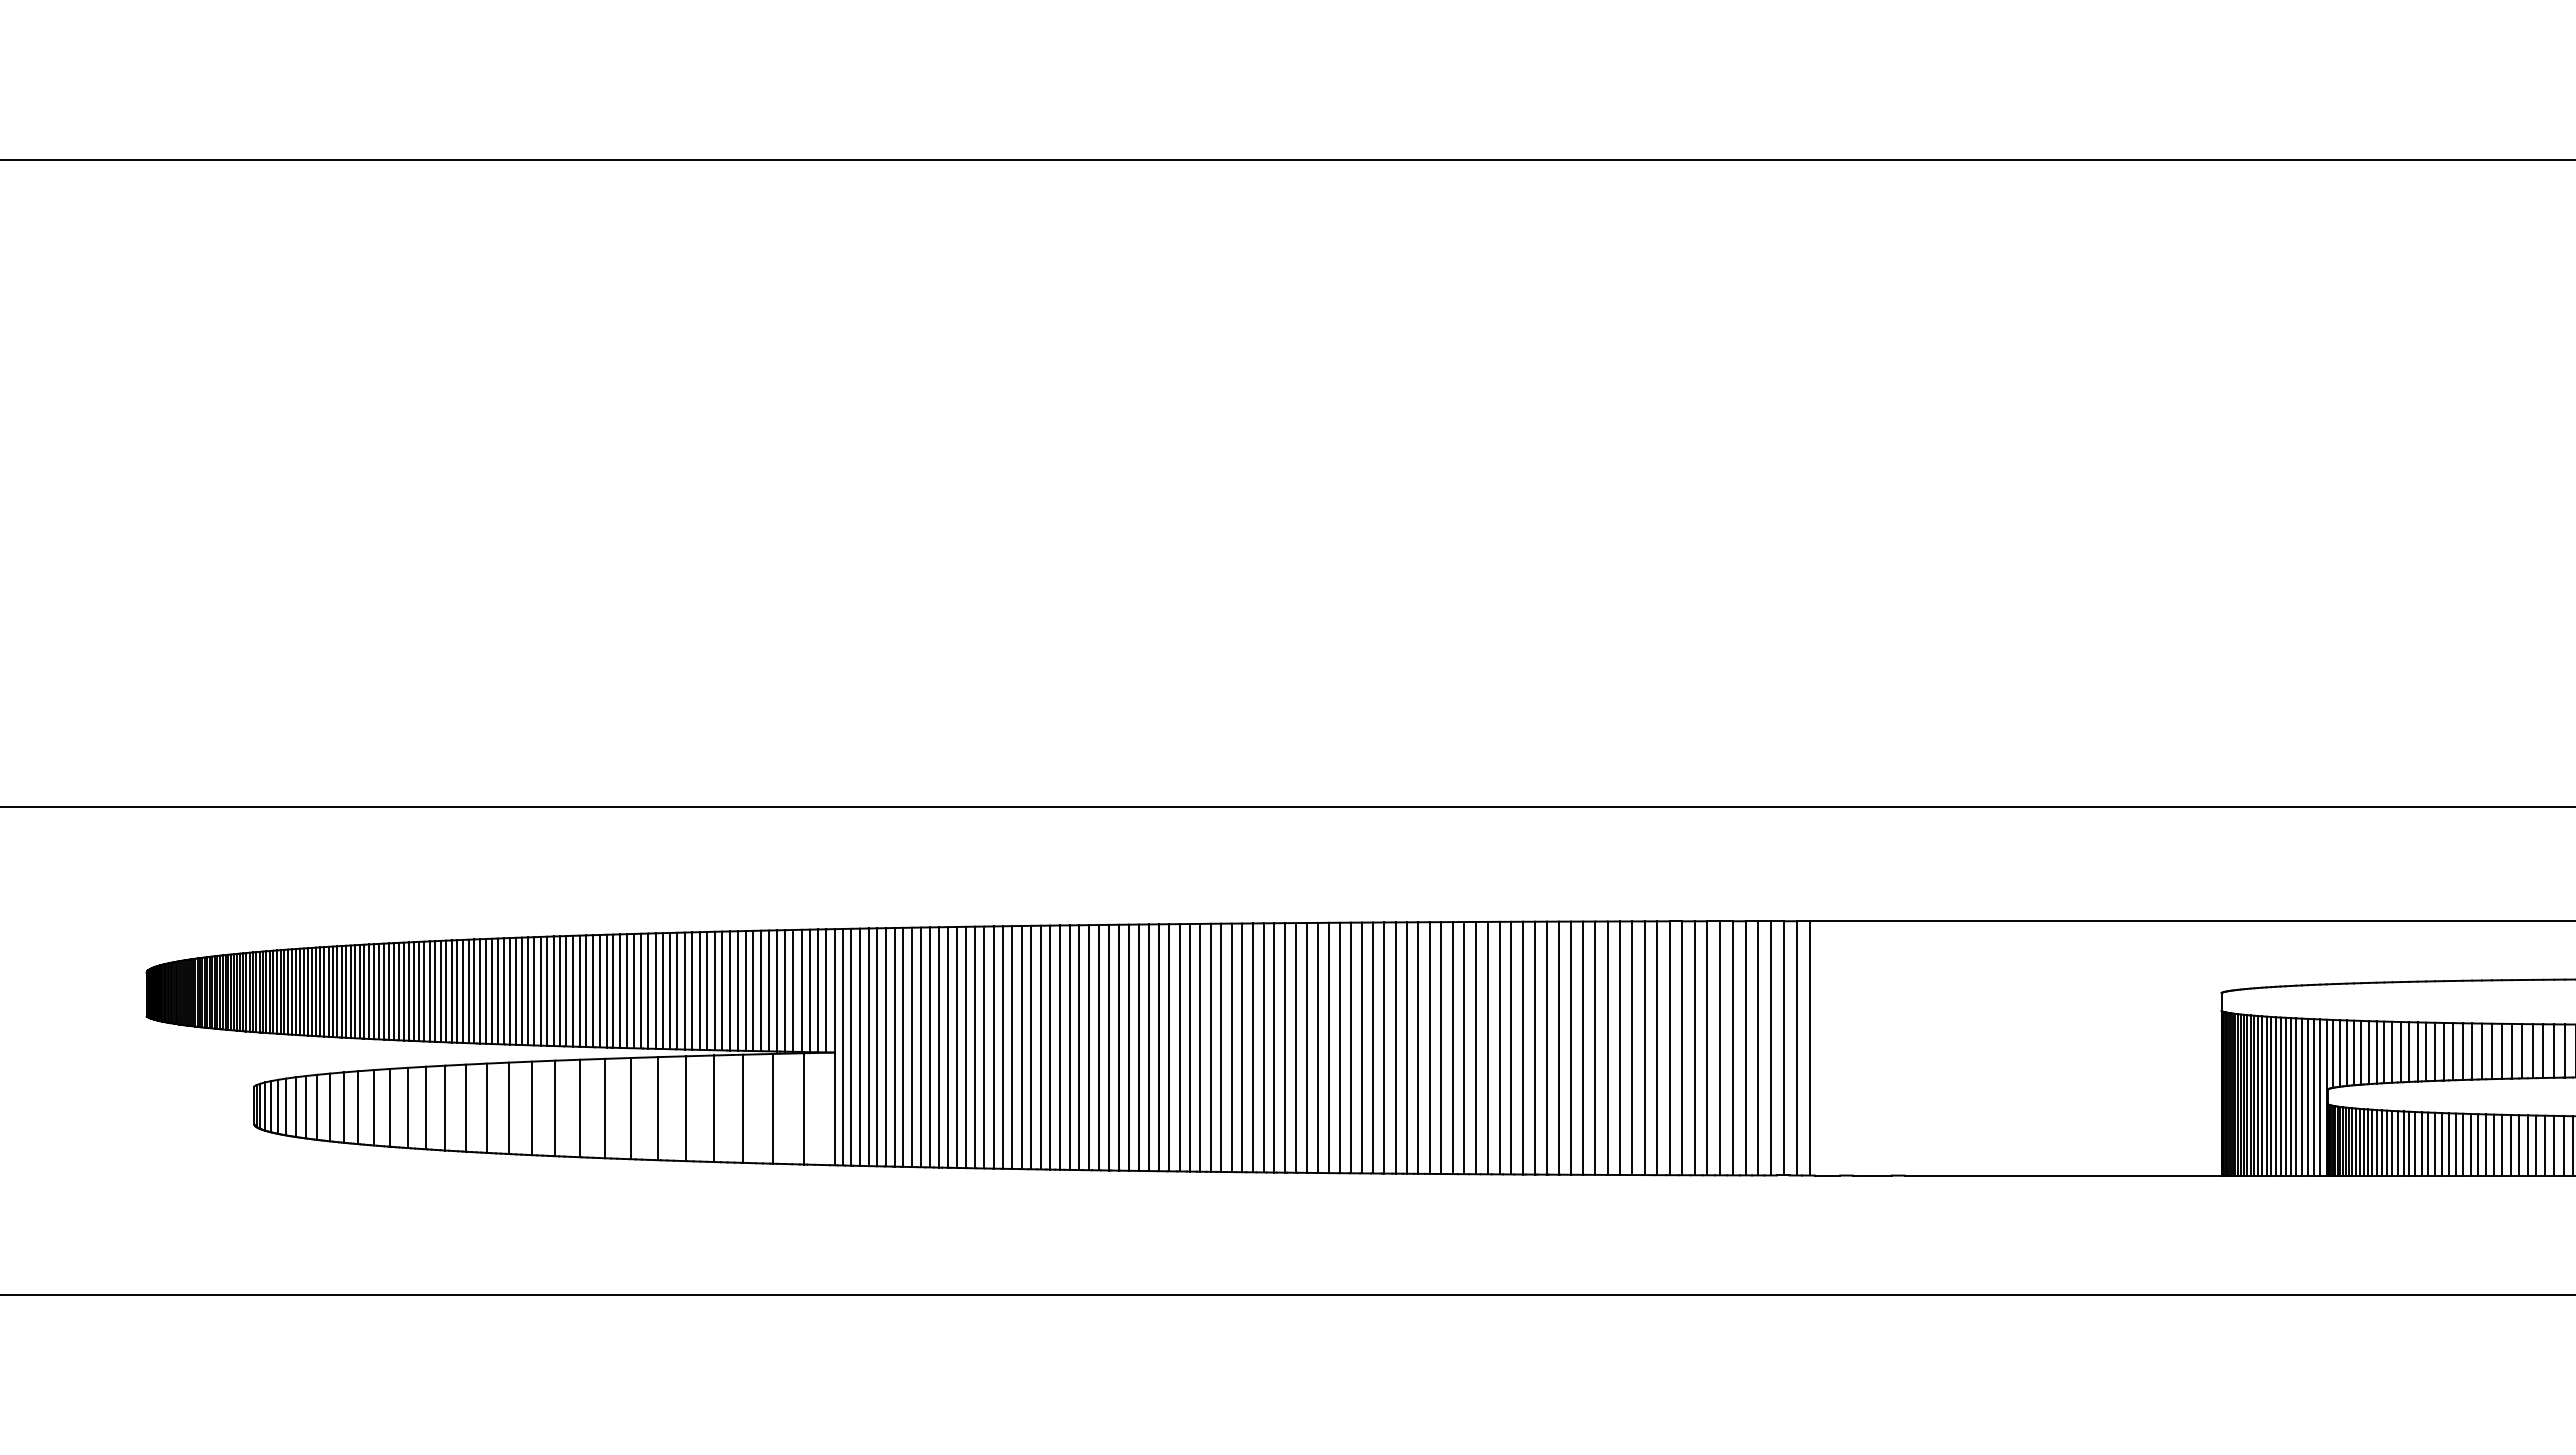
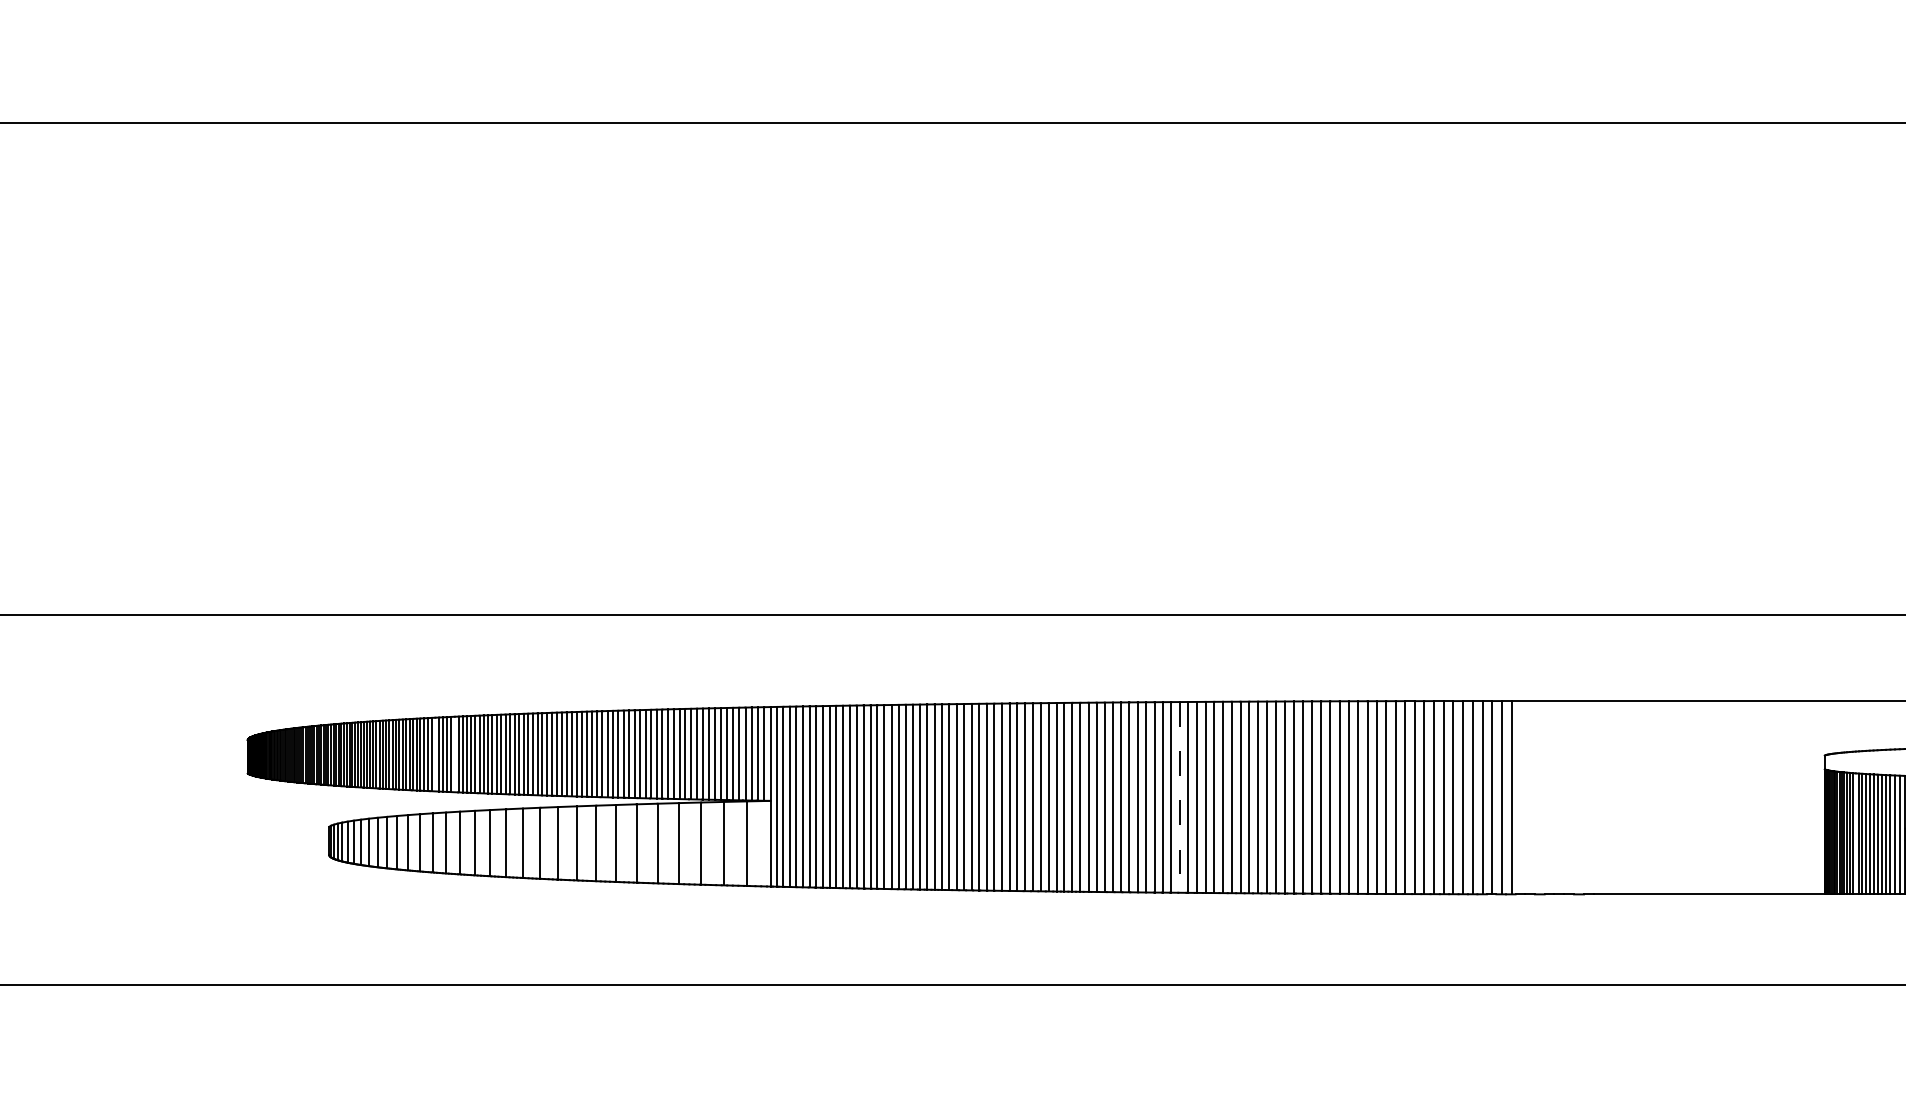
line: (393, 991) -> (435, 754), removed
line: (419, 991) -> (455, 754), removed
line: (1373, 1048) -> (1180, 797), solid -> dashed
line: (2262, 1095) -> (1855, 833), removed

